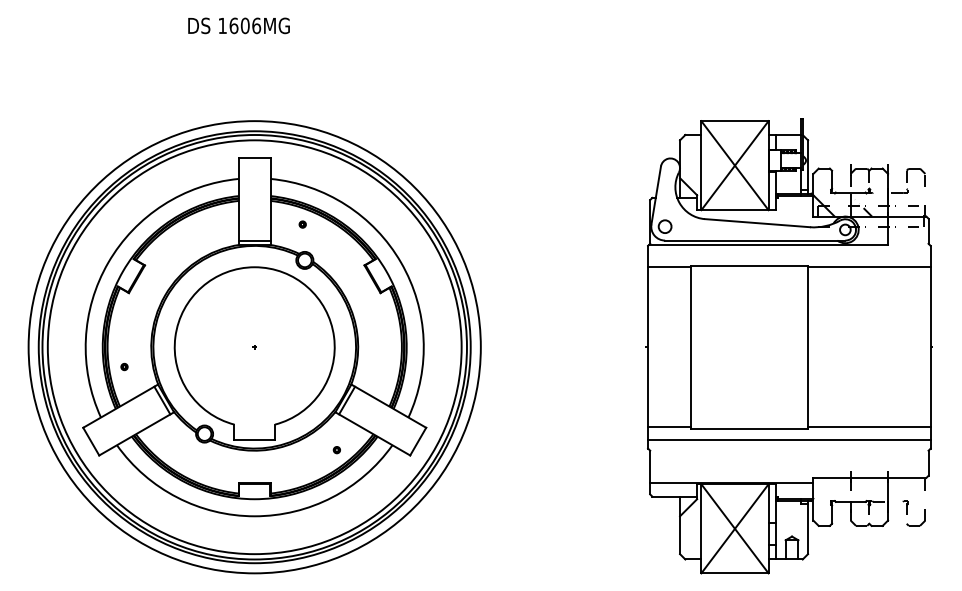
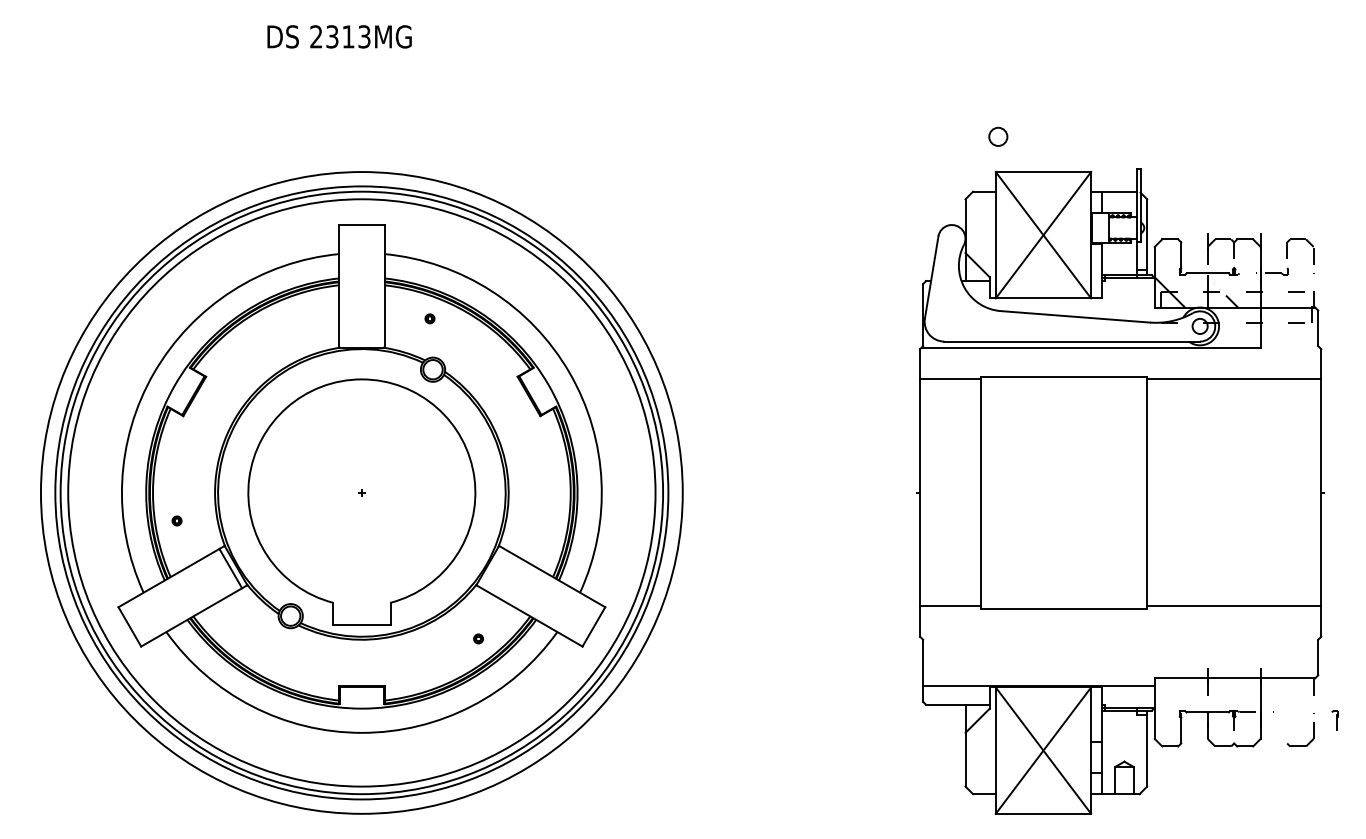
text: (239, 25) -> (340, 36), 1606MG -> 2313MG
circle: (665, 226) -> (998, 136), moved
line: (254, 240) -> (361, 341), removed
line: (346, 400) -> (492, 568), removed
line: (789, 439) -> (1120, 624), removed
part: (904, 507) -> (1334, 720), moved

